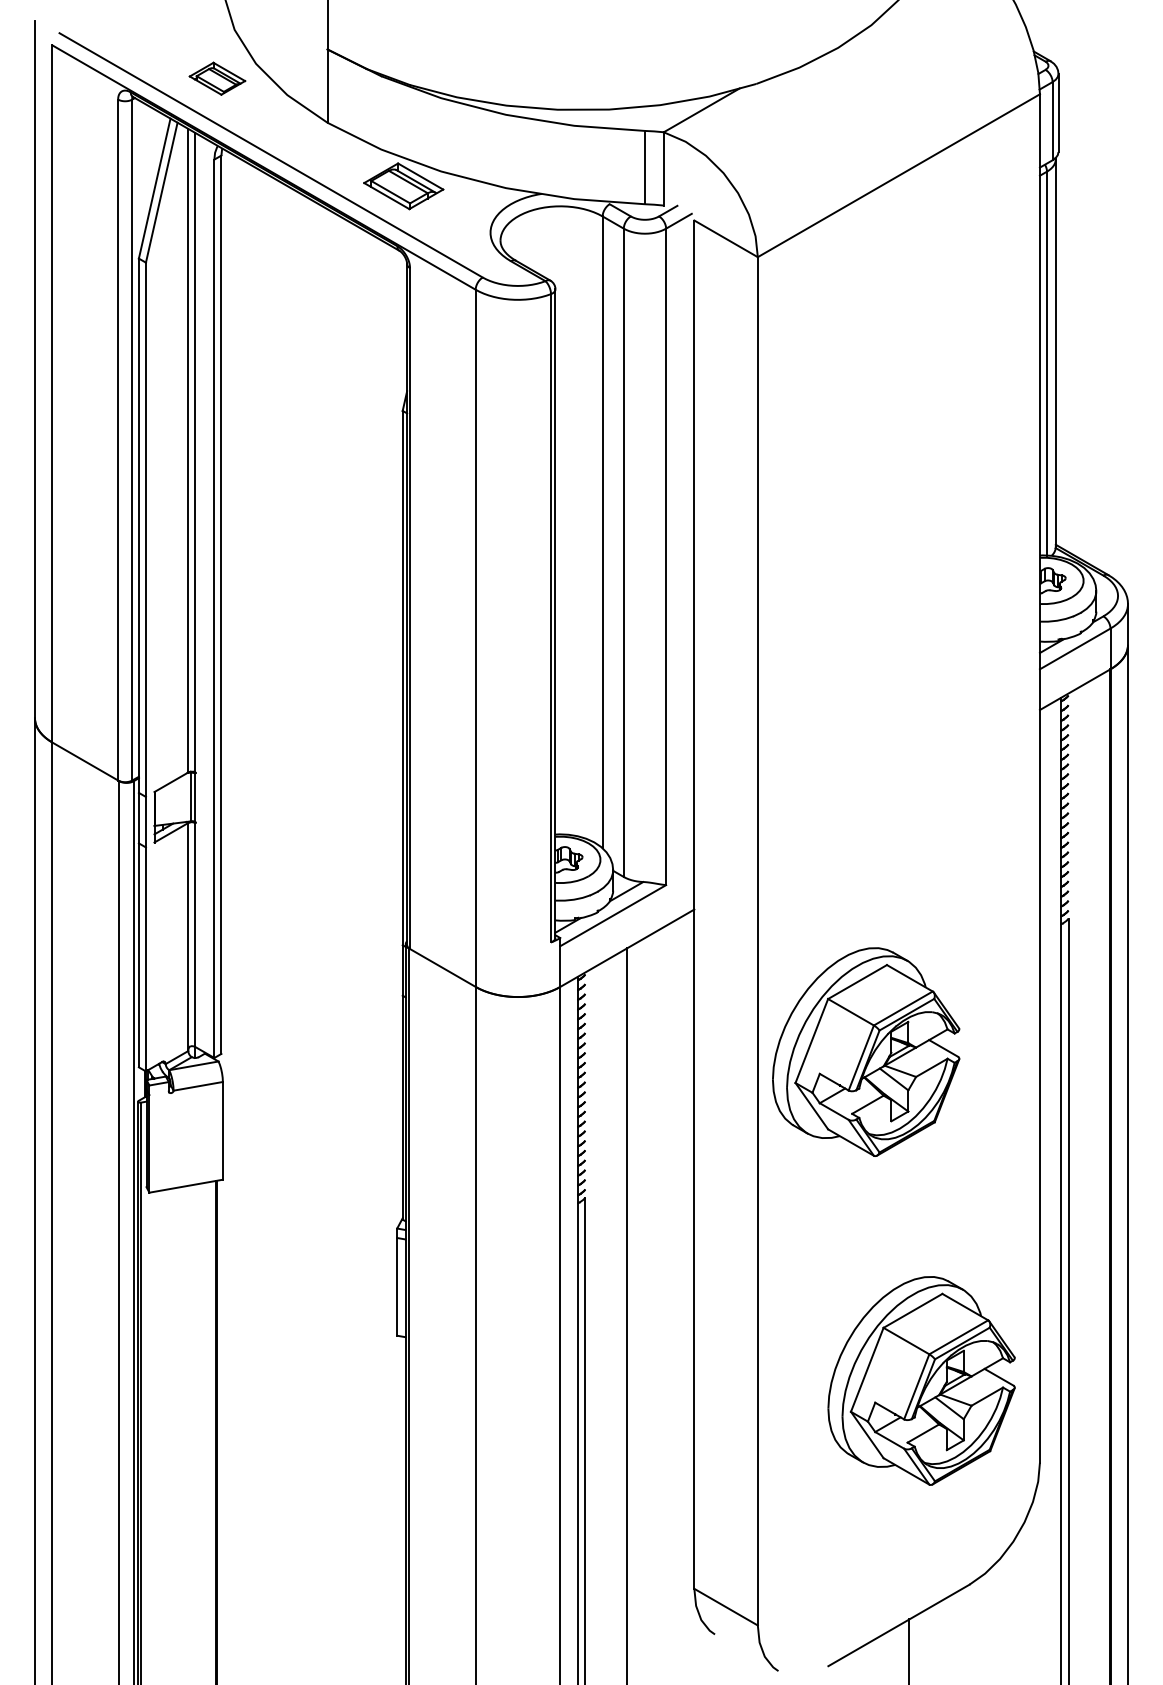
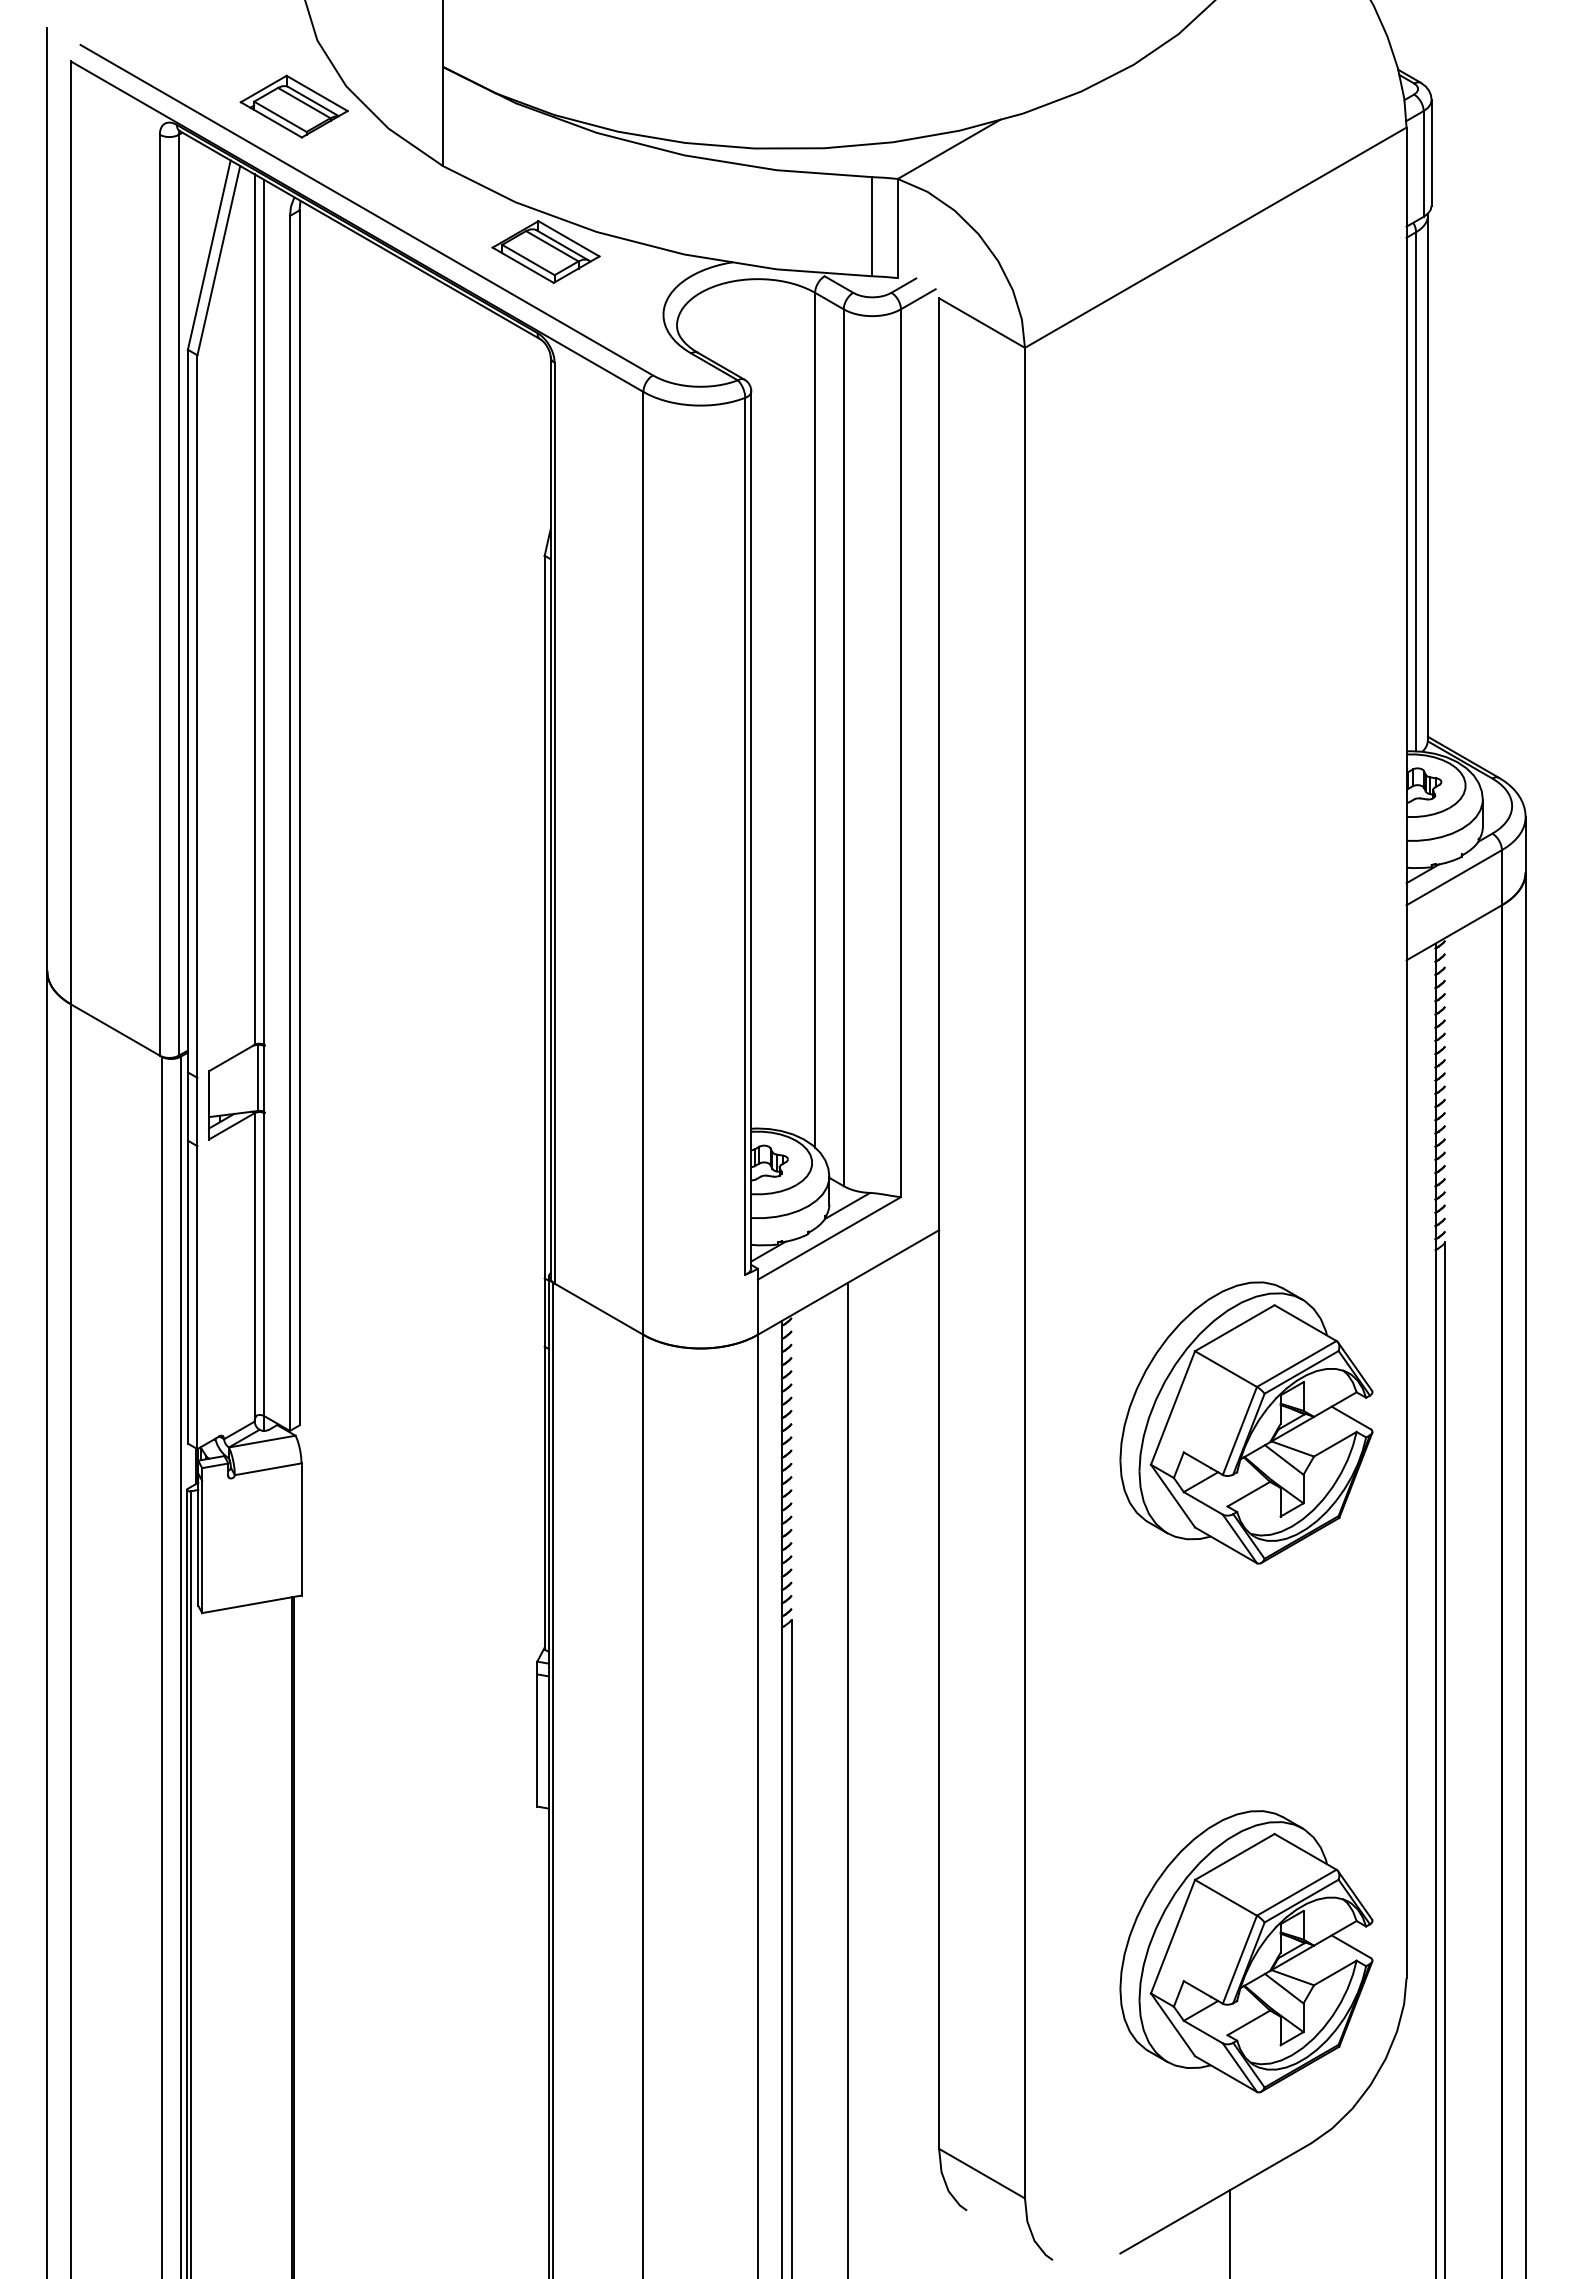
part: (216, 78) -> (293, 106), size x1.43
part: (866, 1051) -> (1246, 1422), moved
part: (921, 1380) -> (1246, 1951), moved

